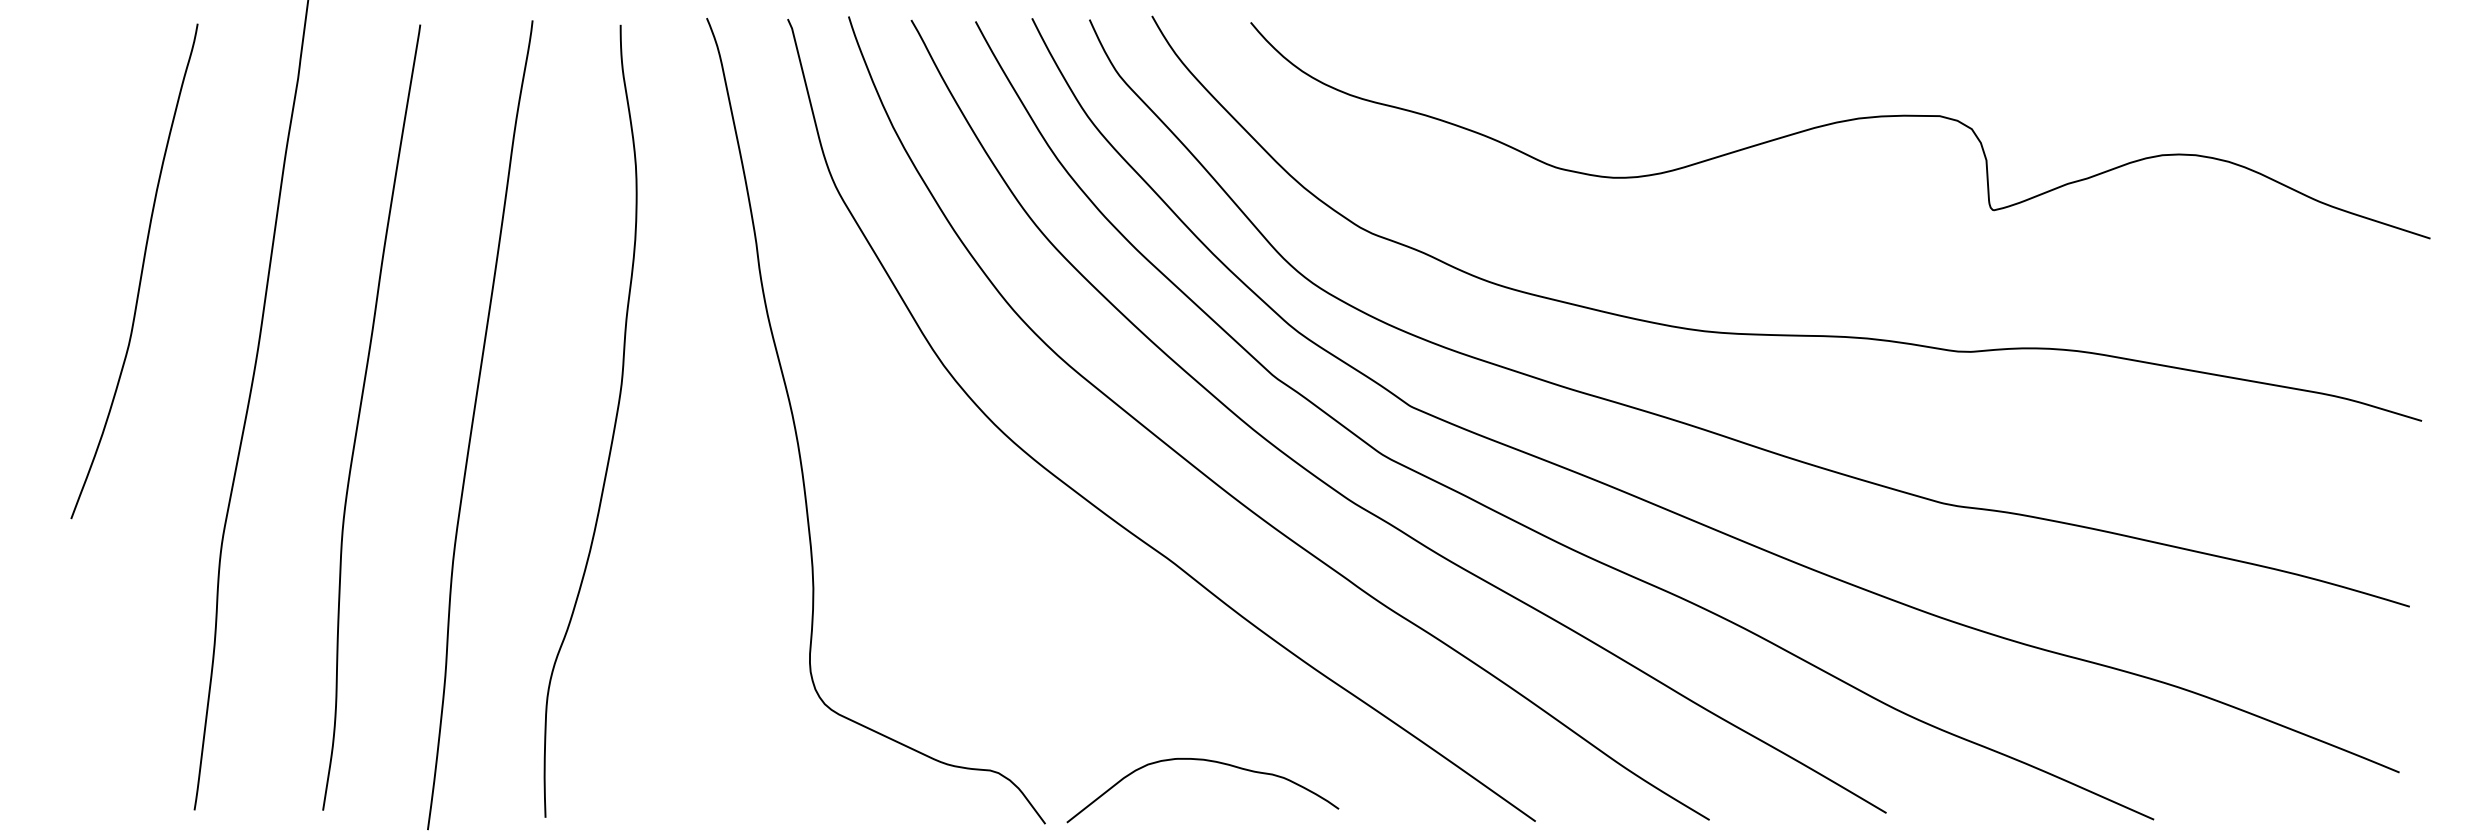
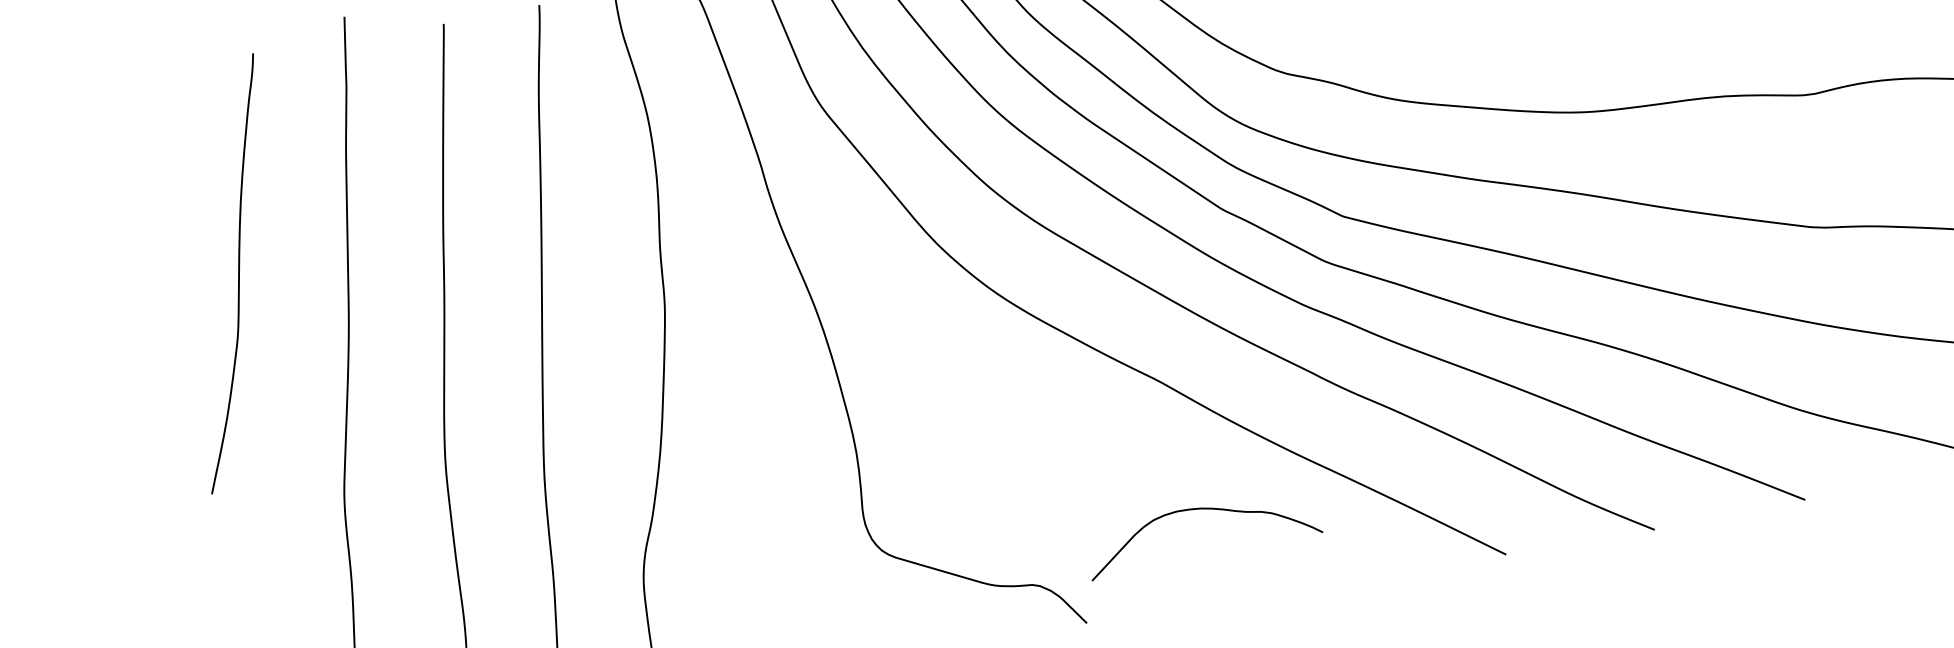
curve: (1206, 761) -> (1203, 509), moved

